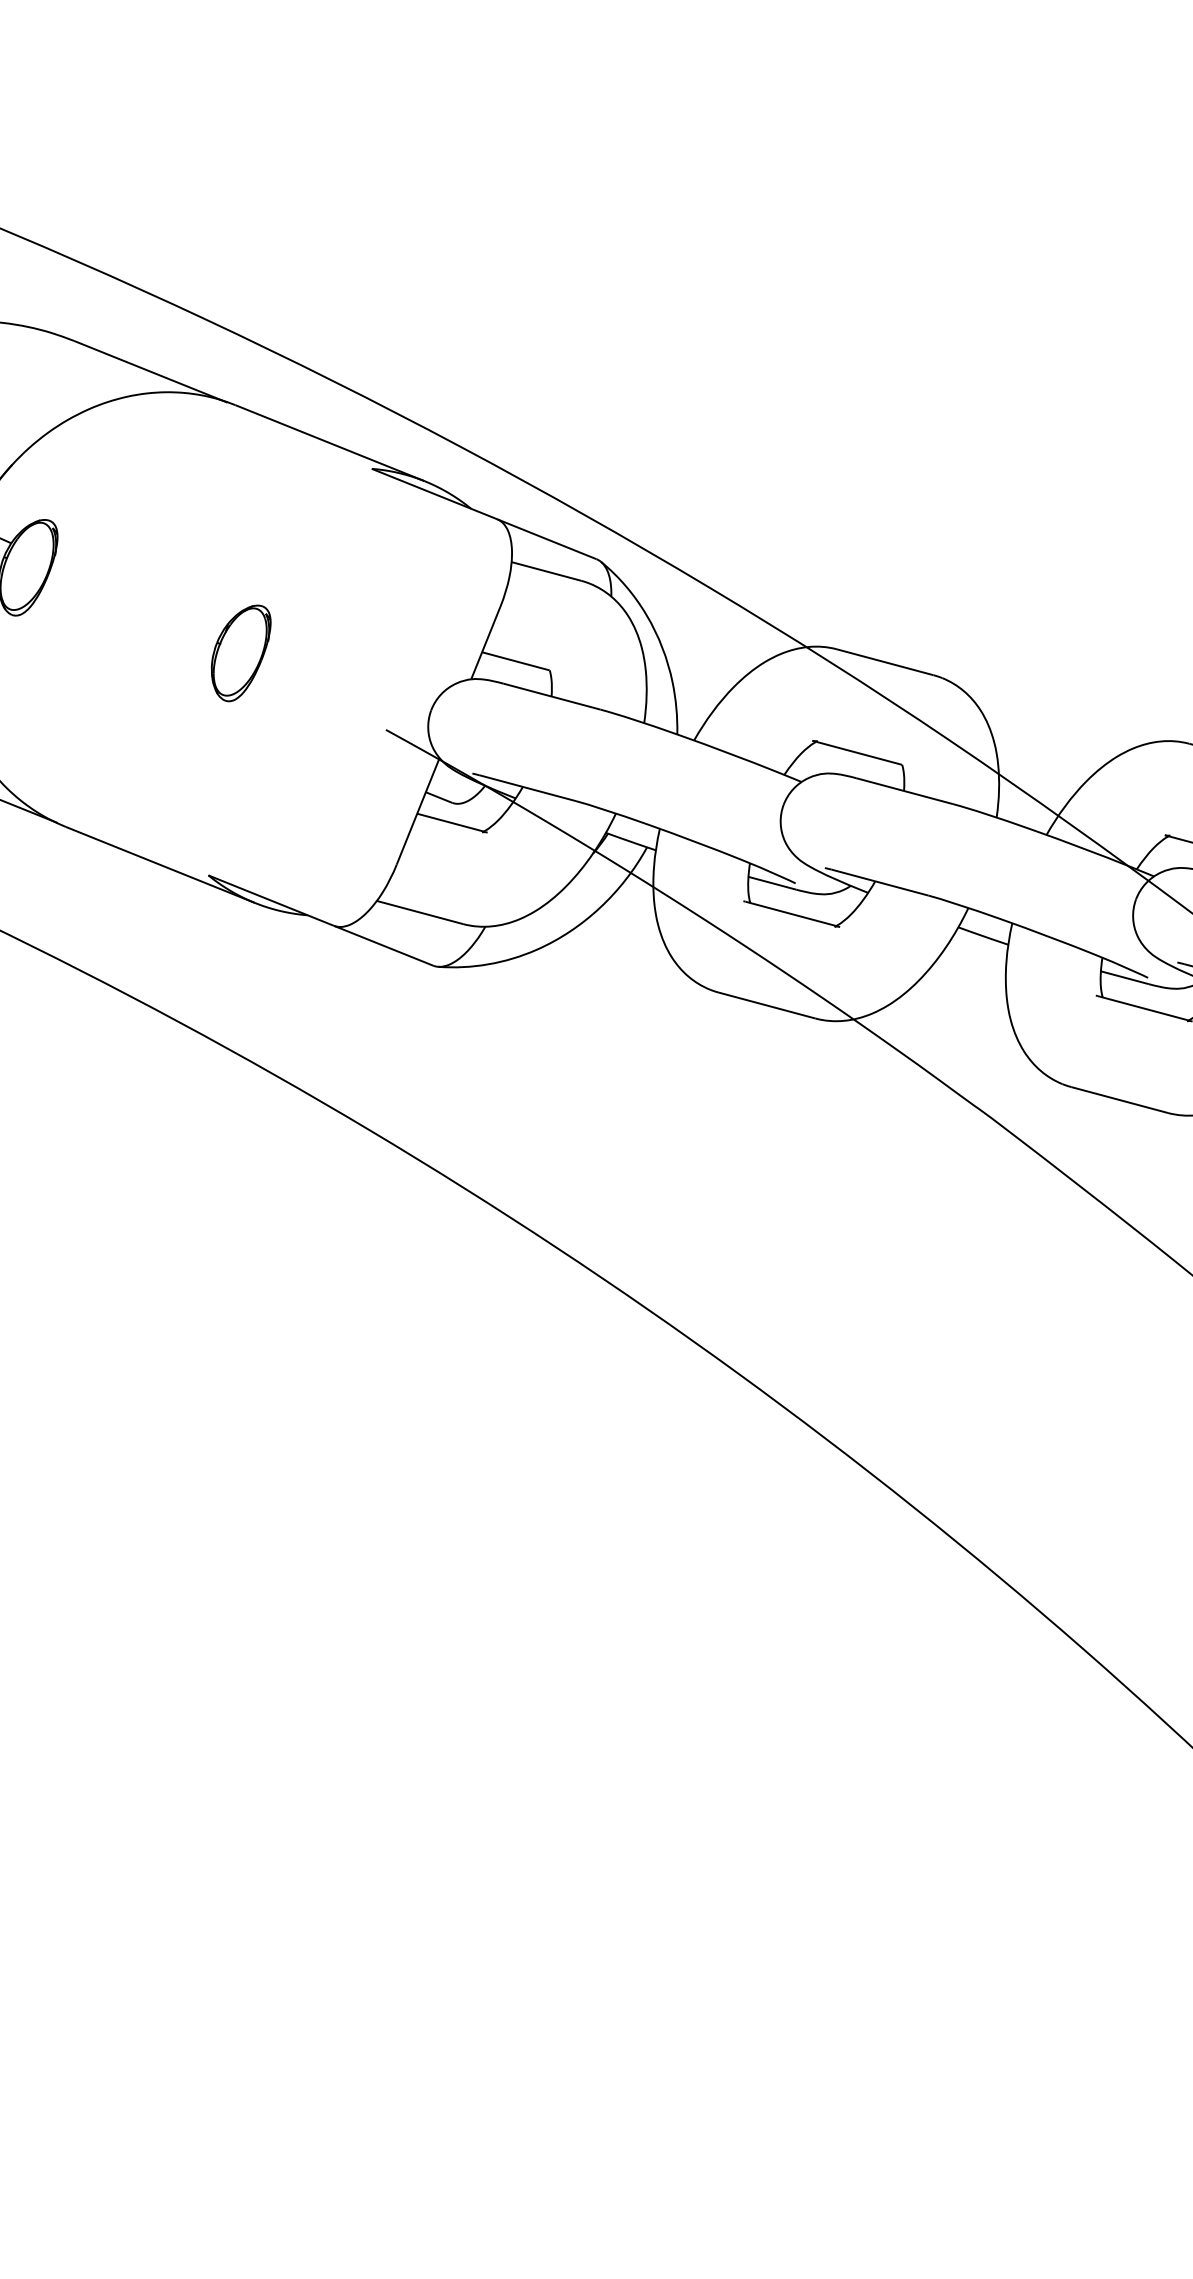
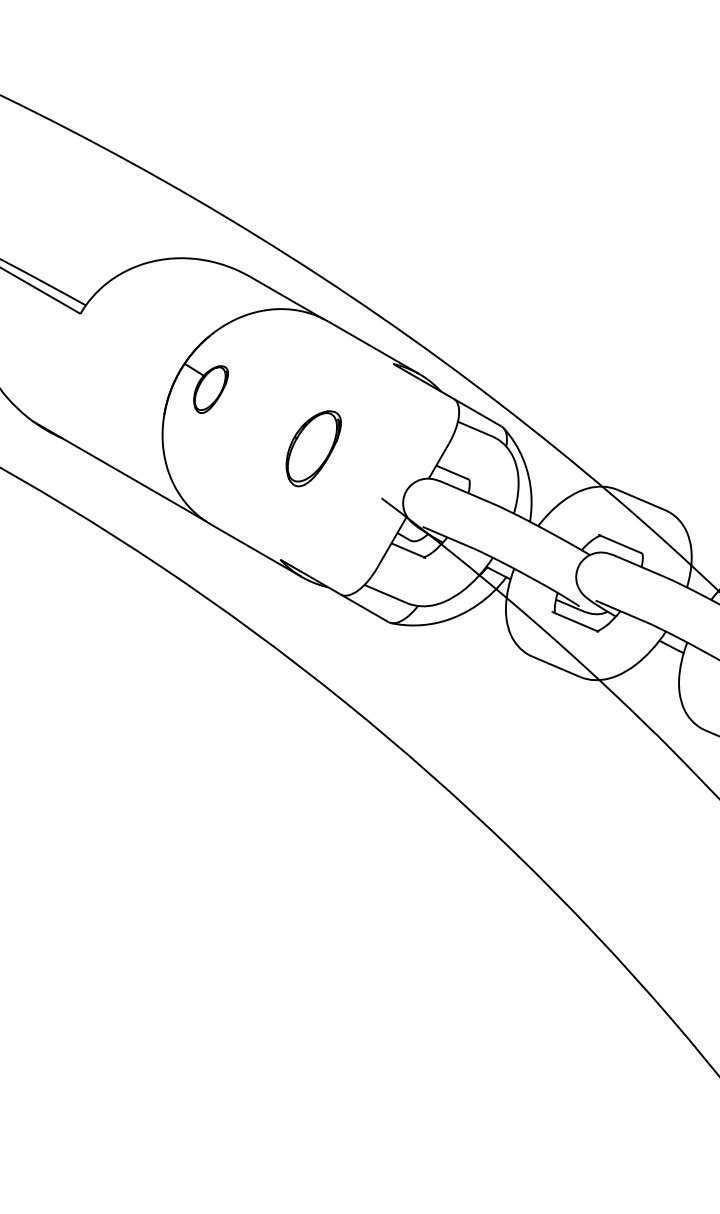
part: (241, 652) -> (313, 448), size x1.6

